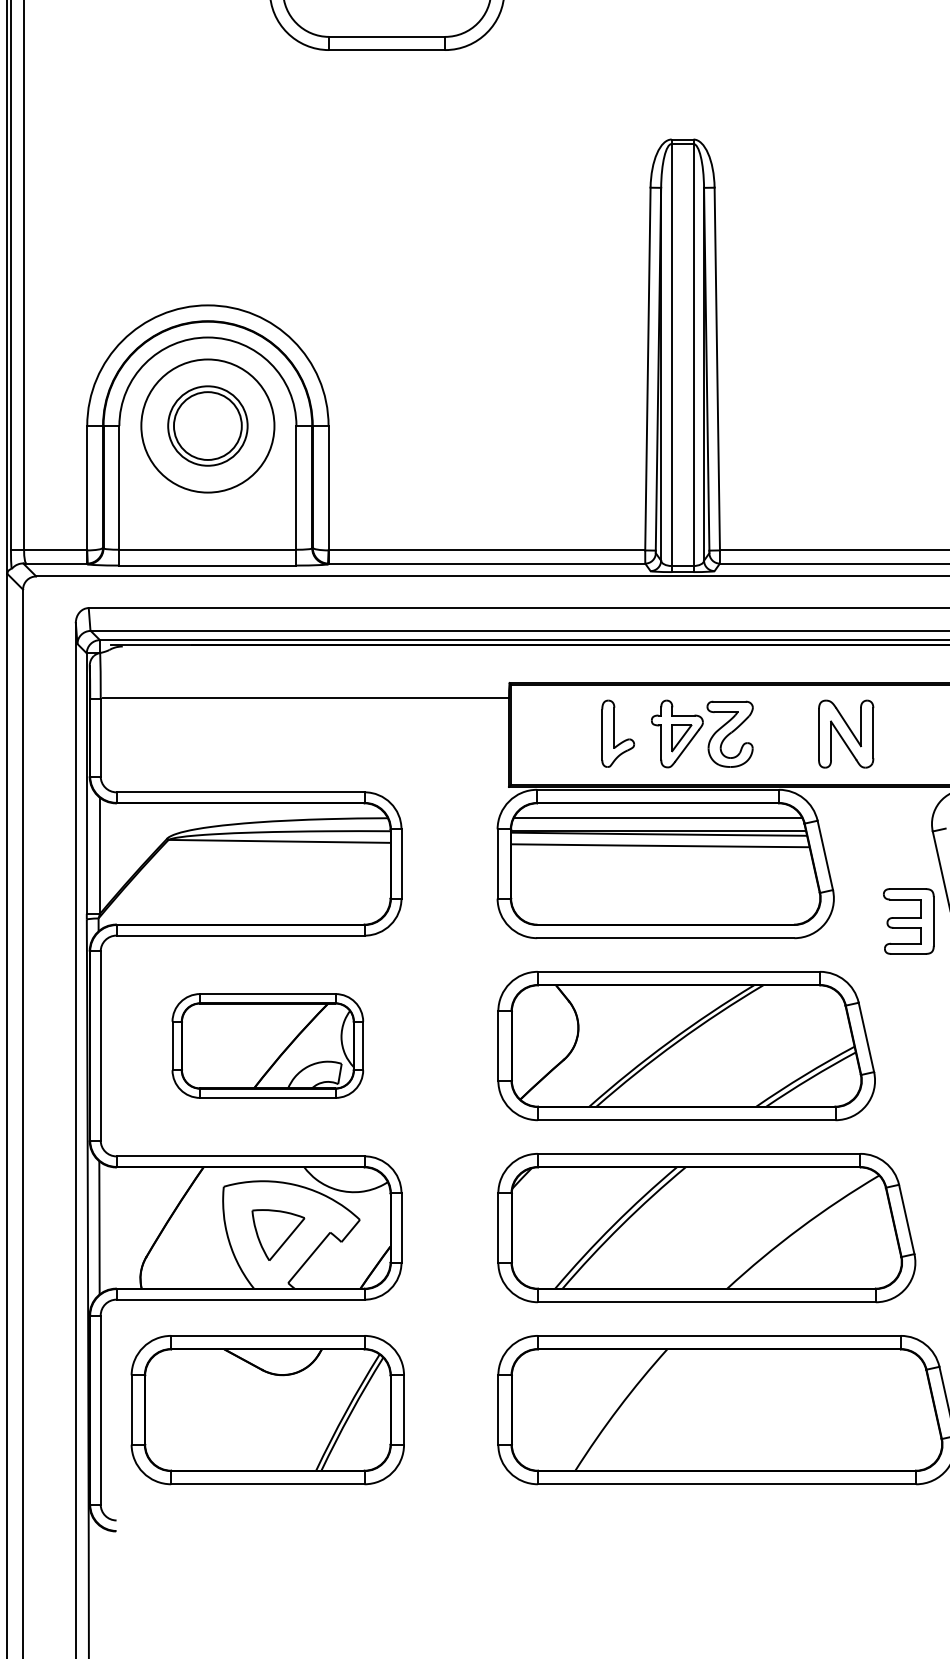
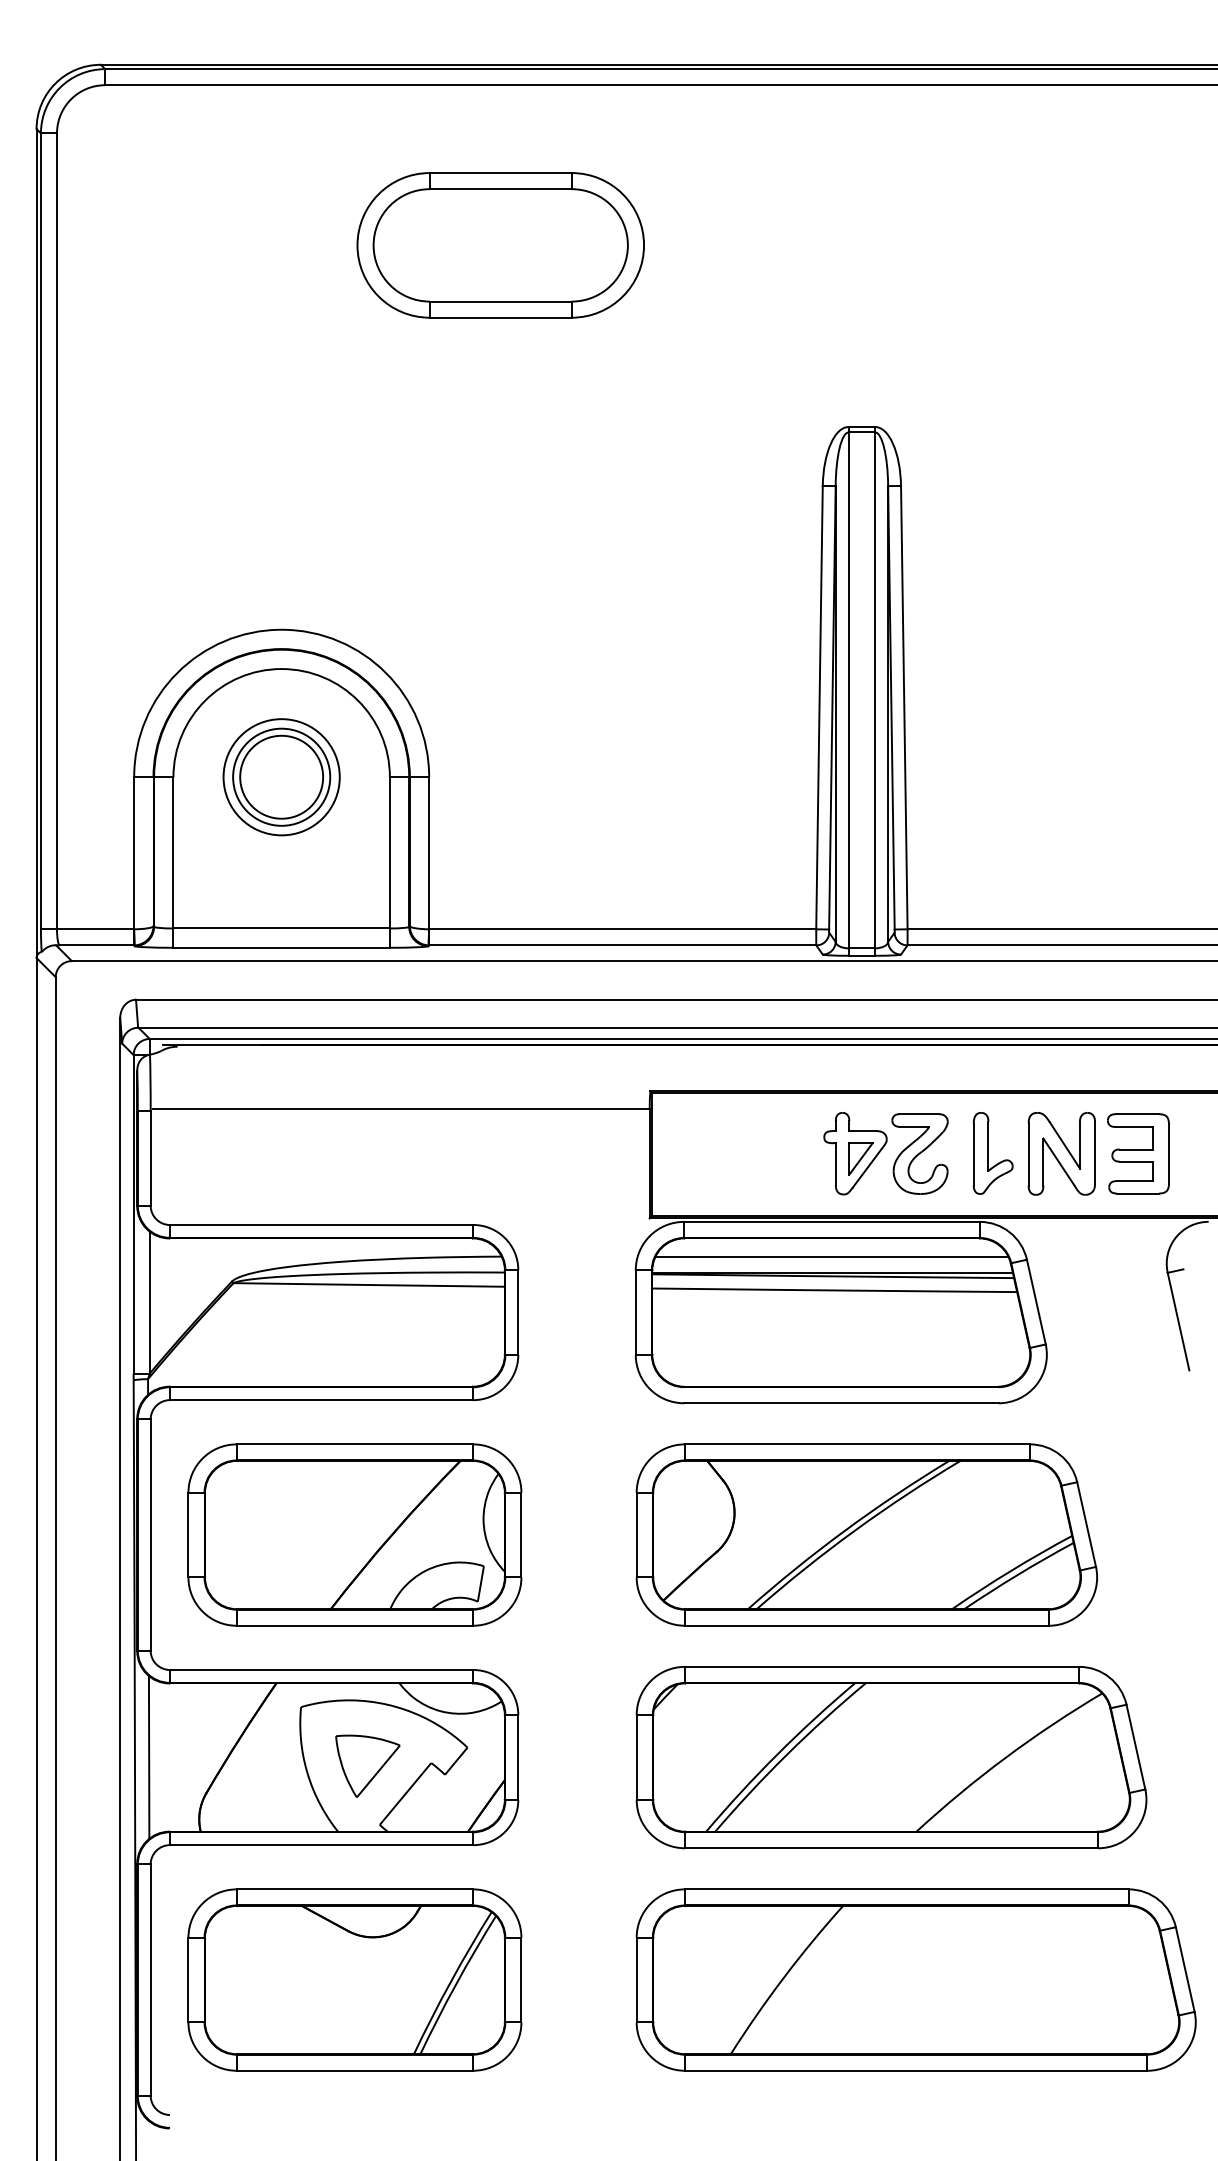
circle: (207, 426) -> (281, 777), size x0.71
part: (617, 733) -> (992, 1153), moved
part: (908, 921) -> (1138, 1153), moved
part: (267, 1045) -> (354, 1534), size x1.43

